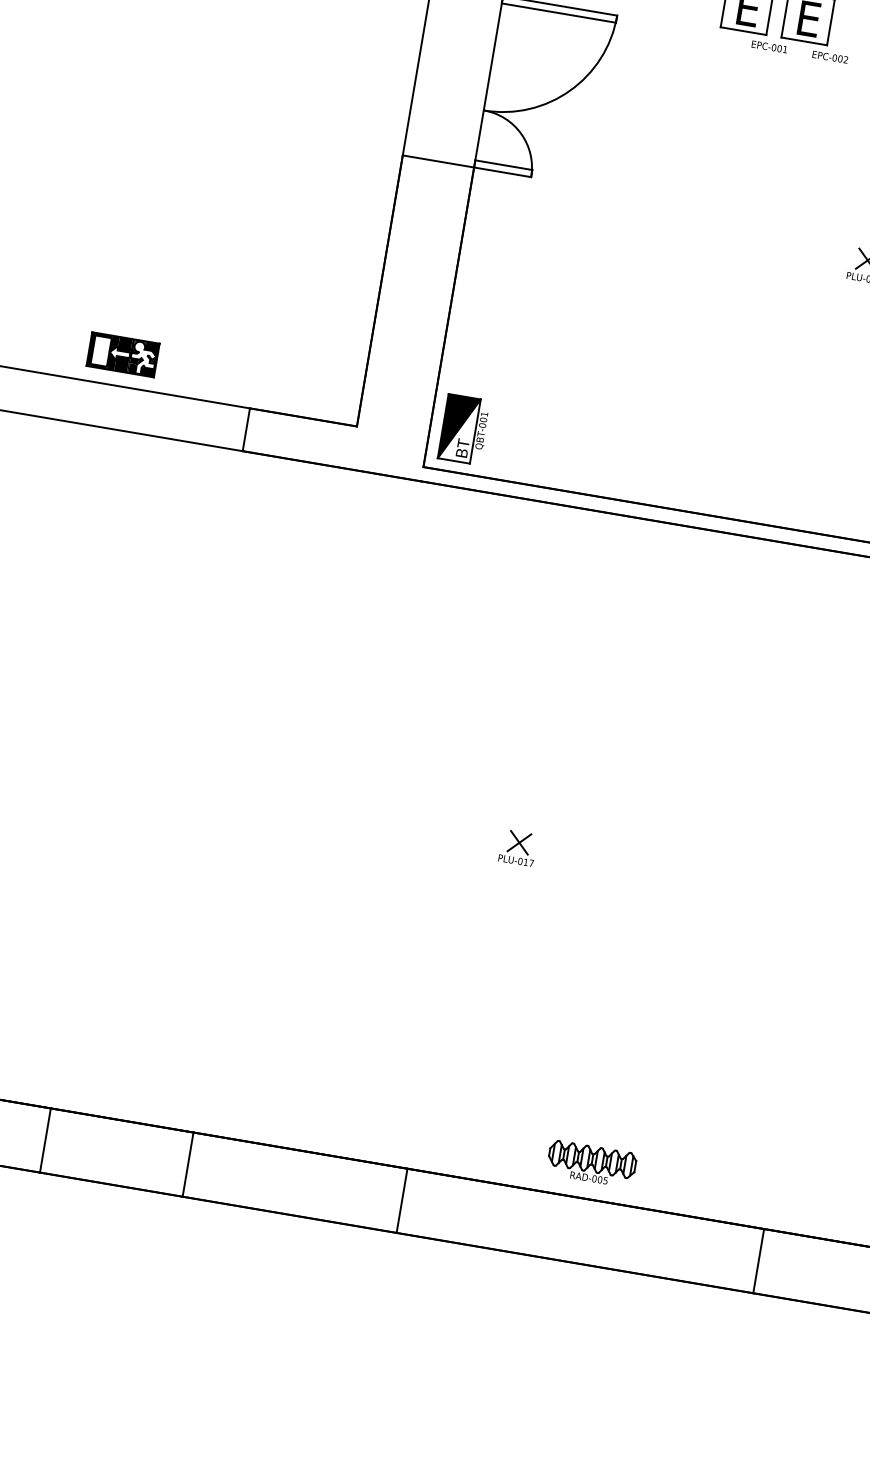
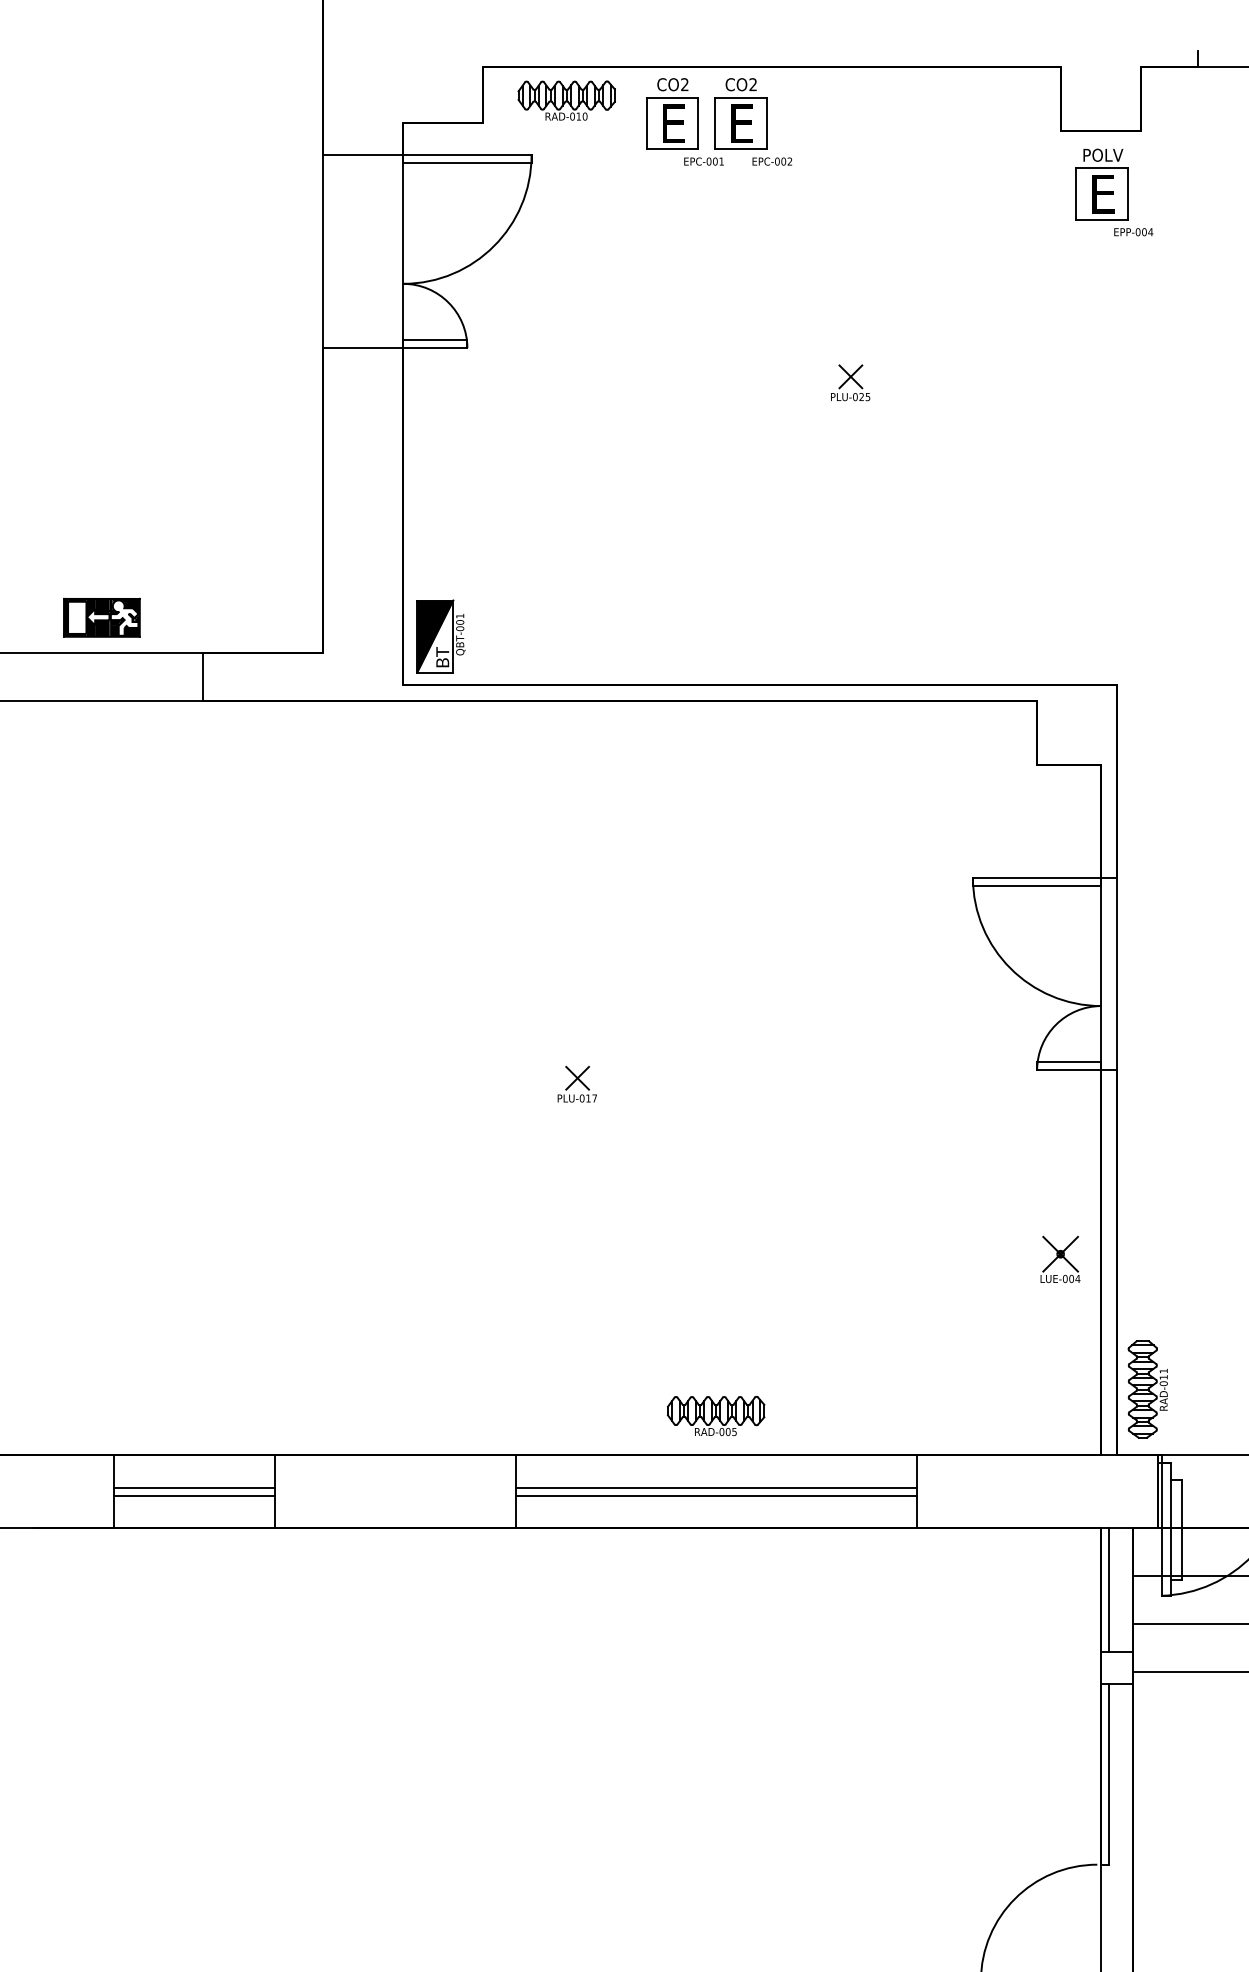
part: (122, 354) -> (101, 617), moved
line: (117, 1148) -> (194, 1487), added
line: (116, 1156) -> (194, 1495), added
line: (580, 1227) -> (715, 1487), added
line: (579, 1234) -> (715, 1495), added

